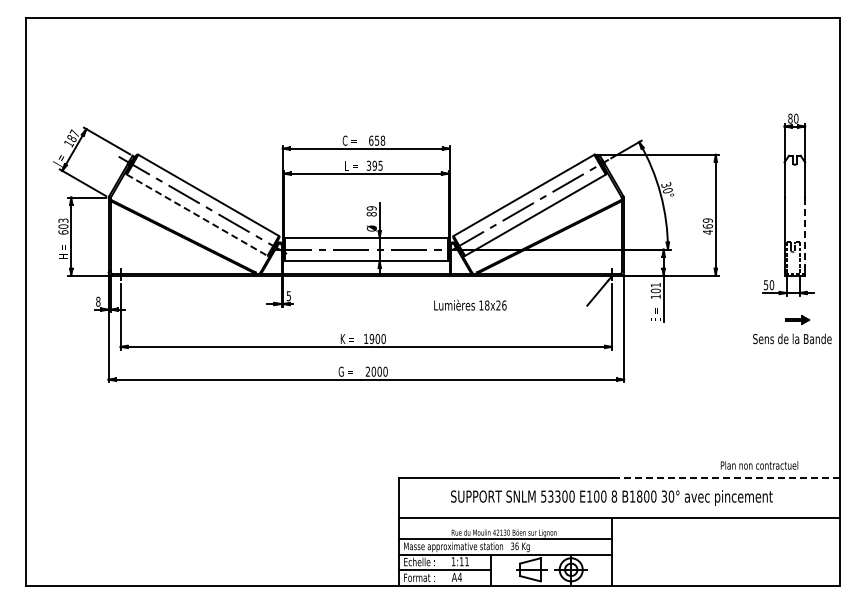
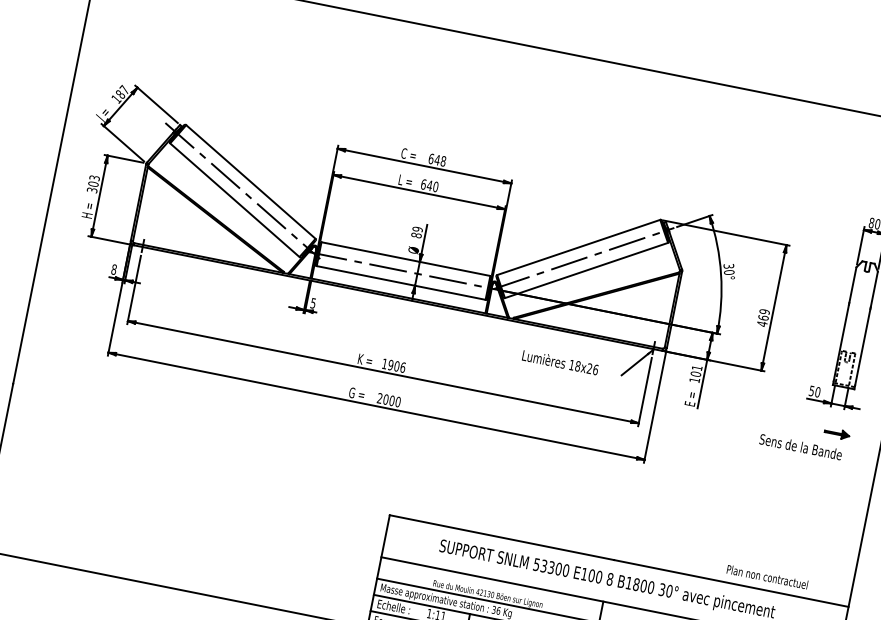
text: (376, 140) -> (436, 159), 658 -> 648
text: (374, 165) -> (429, 185), 395 -> 640
line: (197, 215) -> (235, 200), dashed -> solid
text: (63, 232) -> (92, 190), 603 -> 303
line: (805, 235) -> (863, 347), dashed -> solid
text: (470, 304) -> (560, 361), moved
text: (383, 338) -> (402, 367), 1900 -> 1906
text: (792, 338) -> (801, 446), moved
line: (727, 477) -> (731, 583), dashed -> solid

